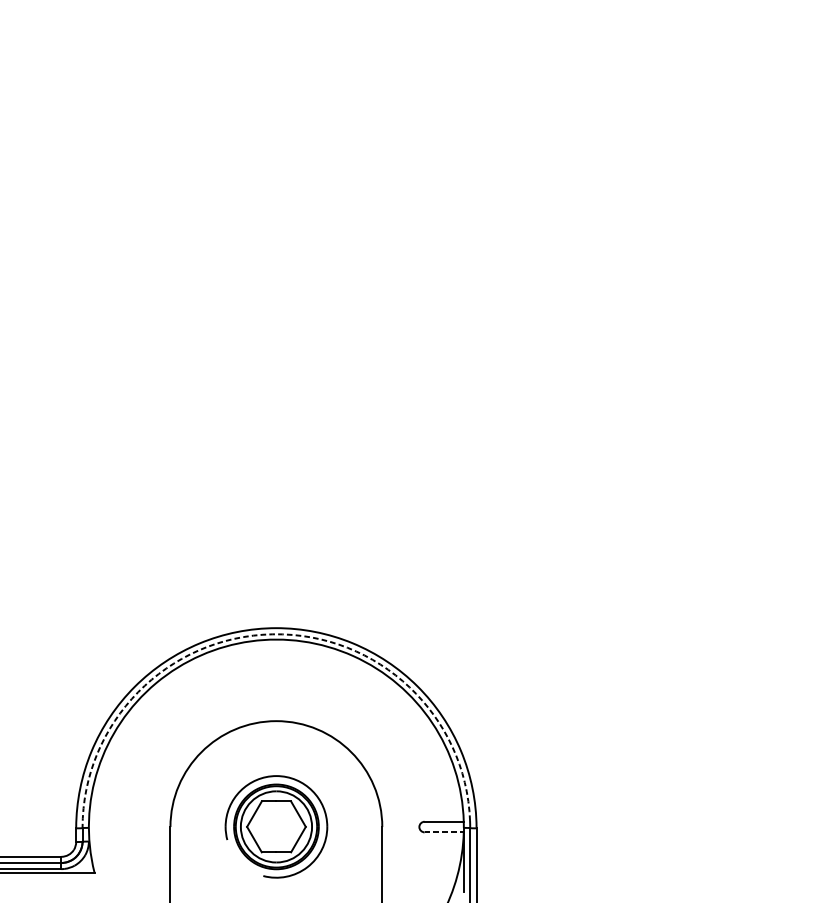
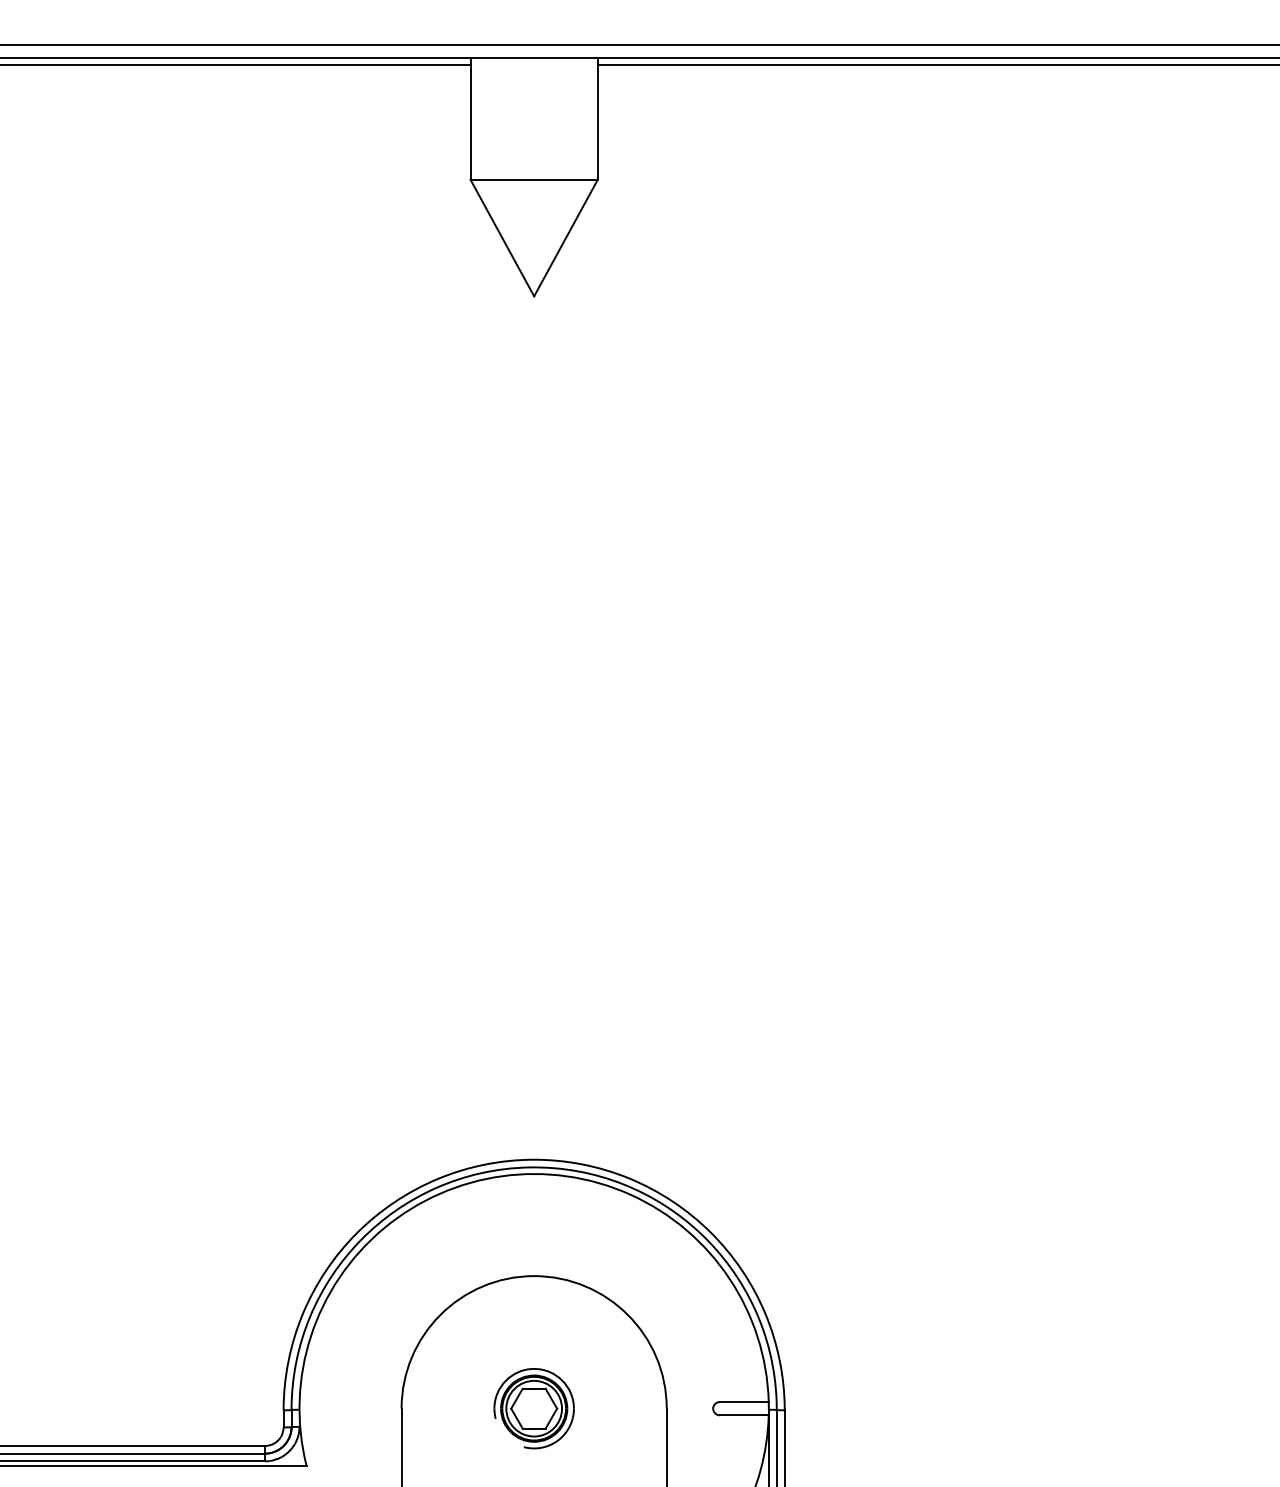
arc: (272, 634) -> (529, 1167), dashed -> solid
part: (275, 826) -> (533, 1408), size x0.62
line: (444, 832) -> (744, 1415), dashed -> solid

